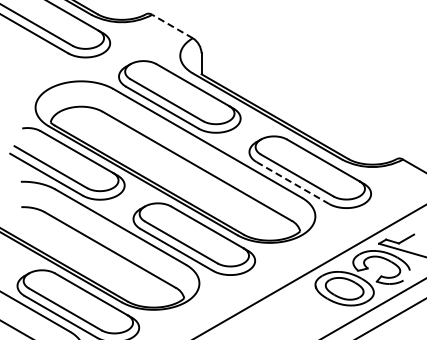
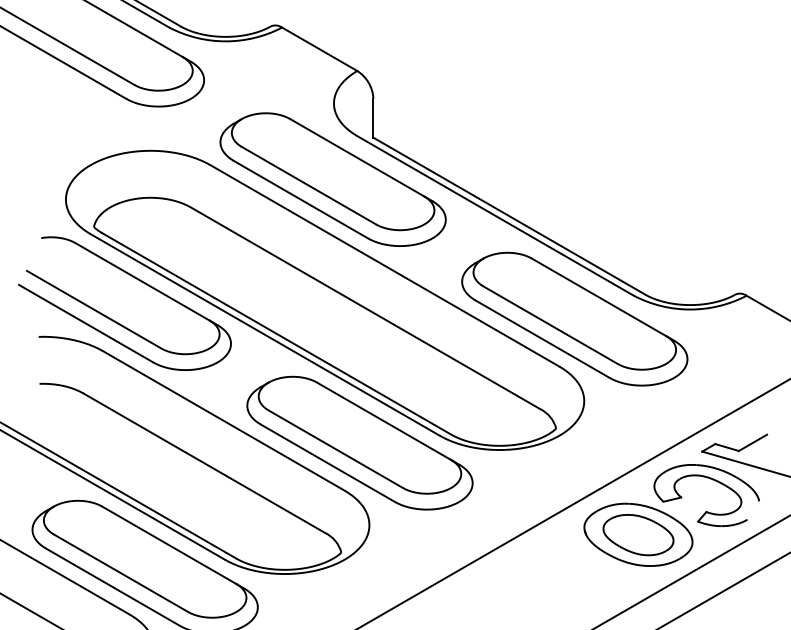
line: (172, 26) -> (319, 49), dashed -> solid
line: (292, 183) -> (541, 340), dashed -> solid

